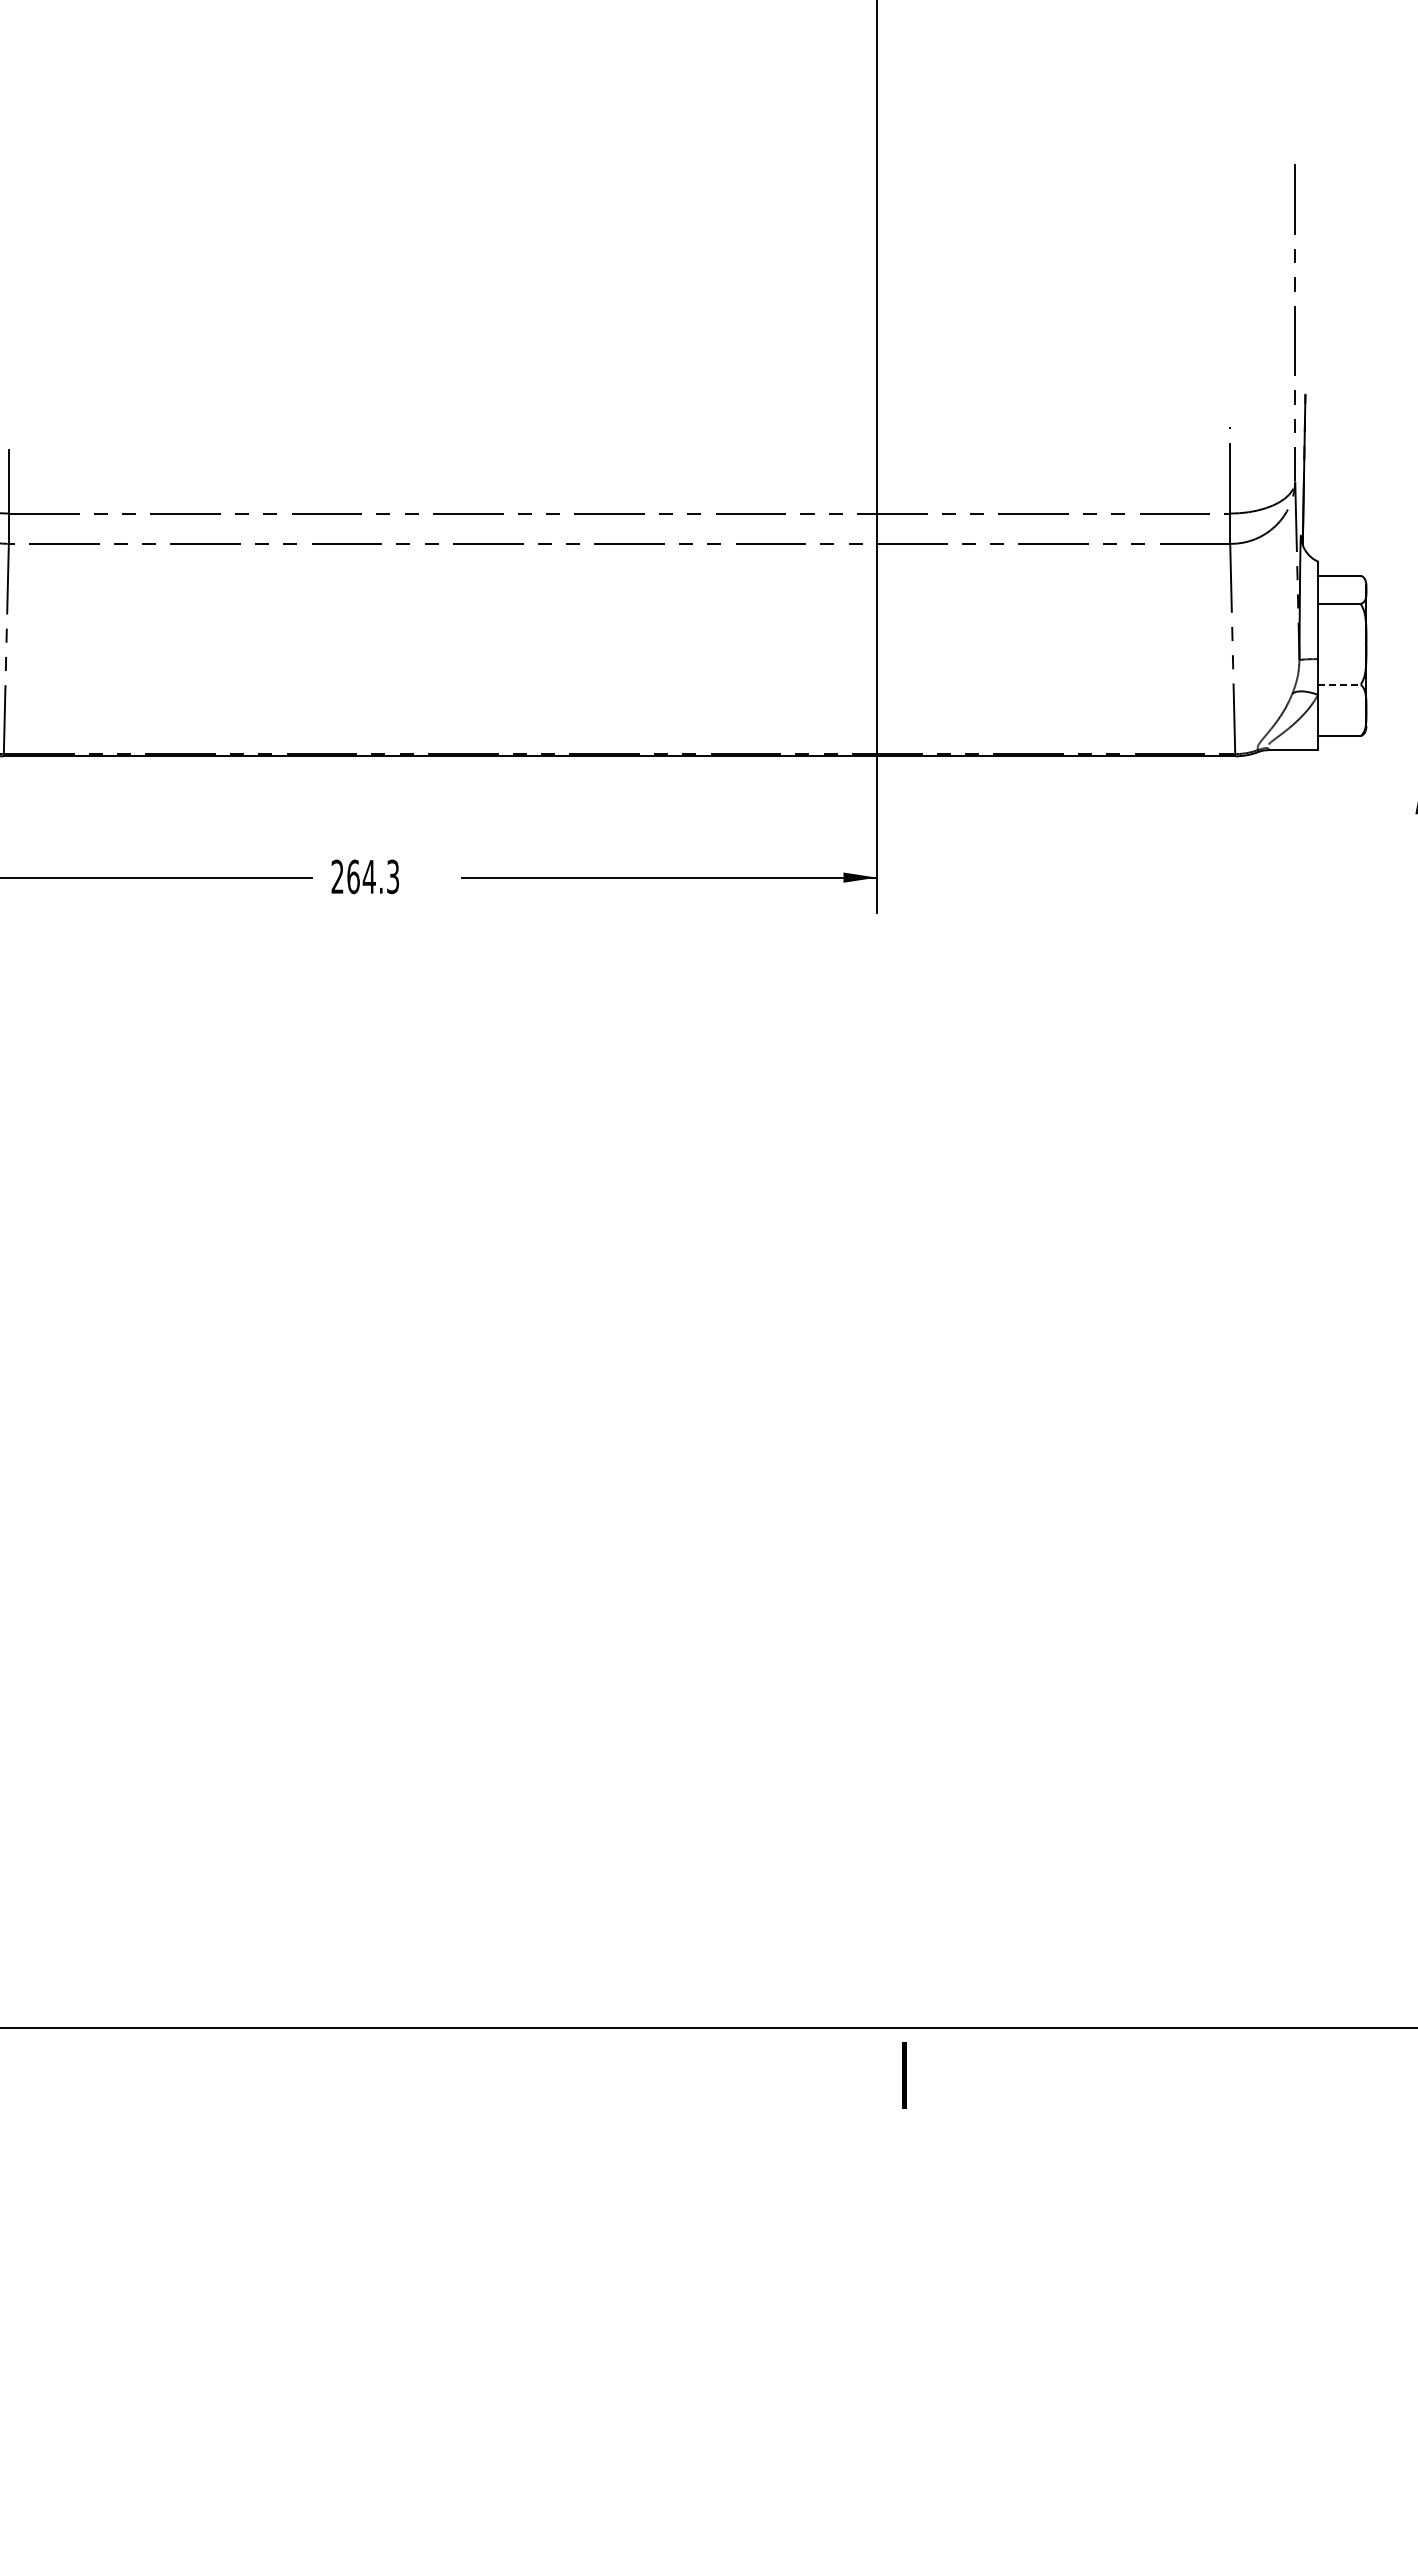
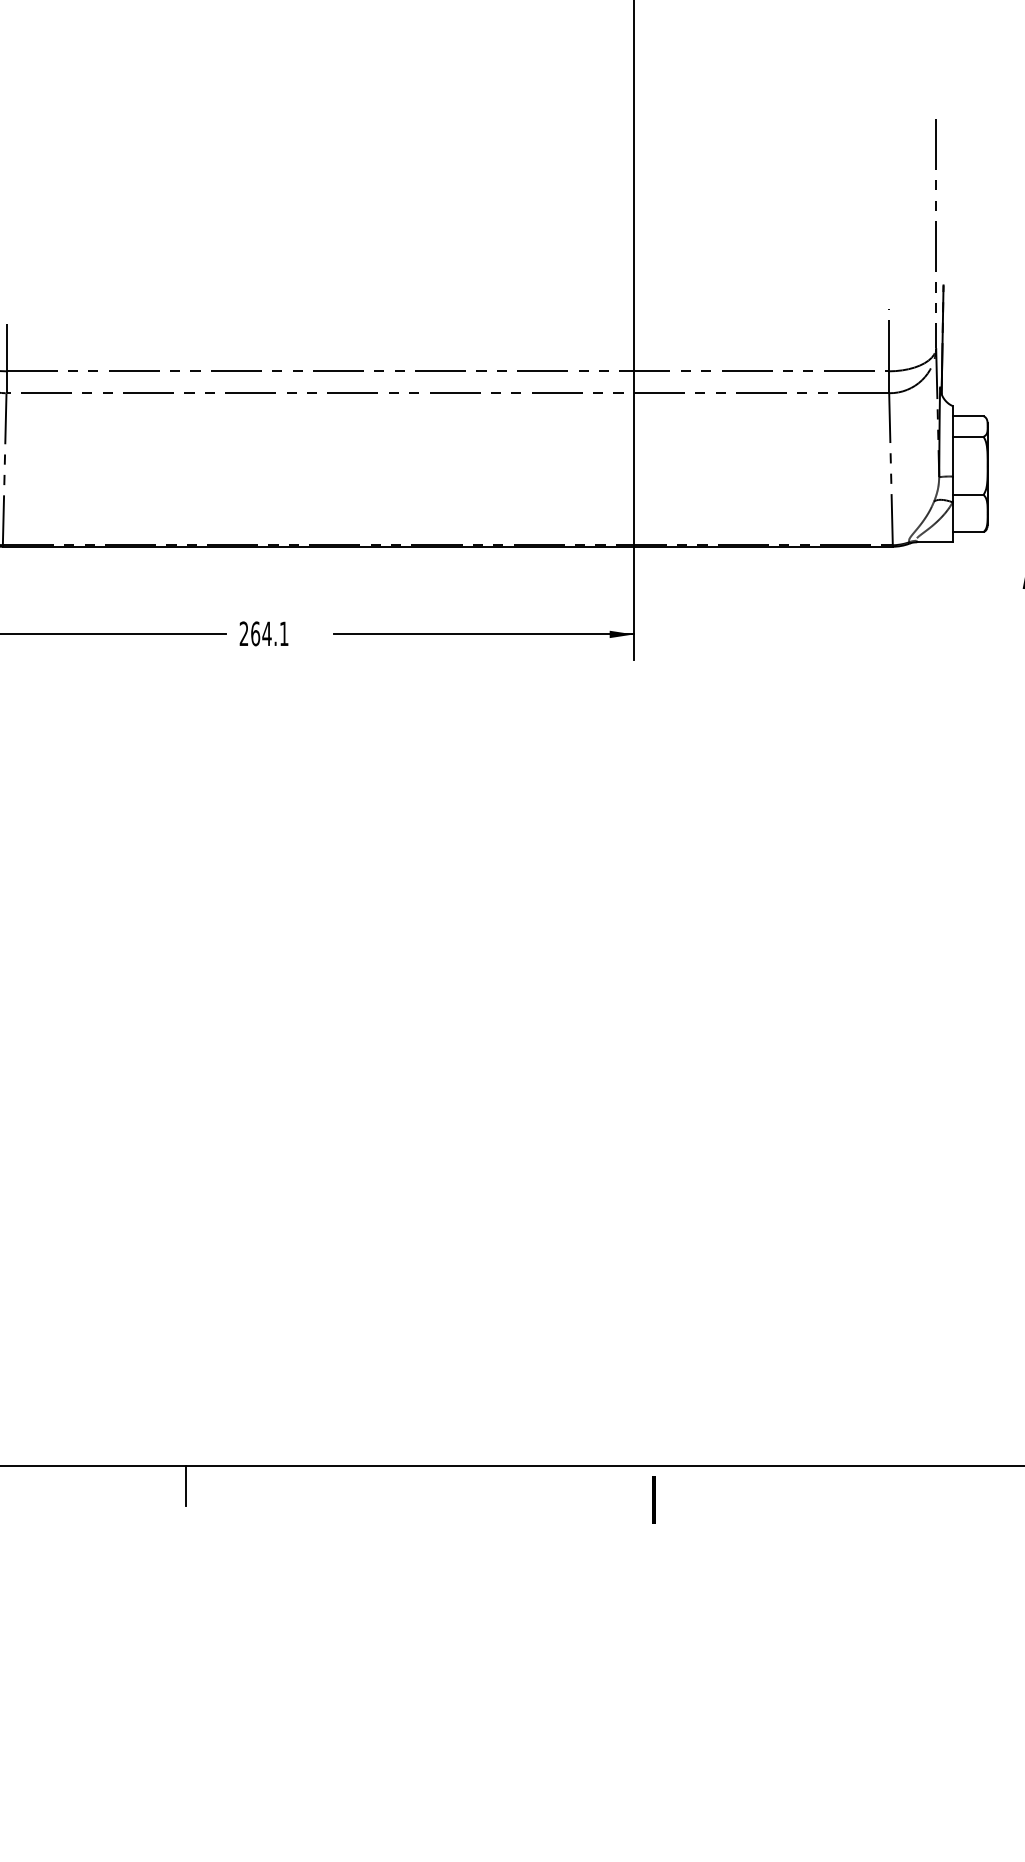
line: (1340, 684) -> (968, 494), dashed -> solid
text: (393, 876) -> (284, 633), 264.3 -> 264.1
line: (256, 2055) -> (185, 1485), added

